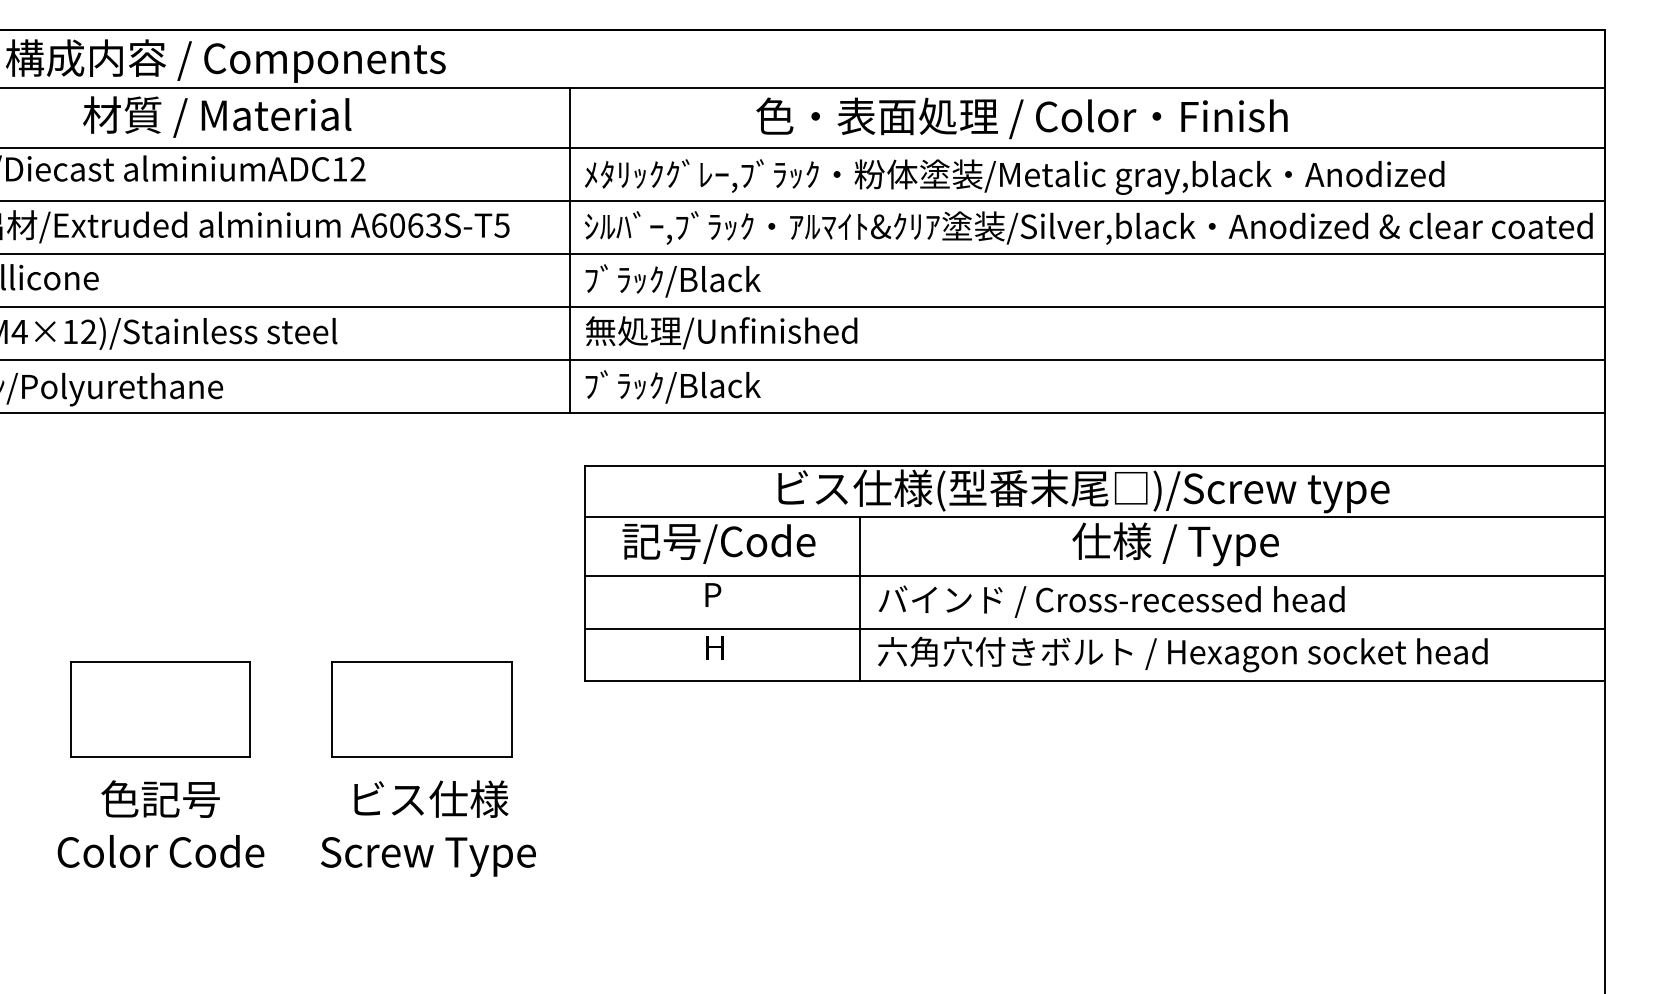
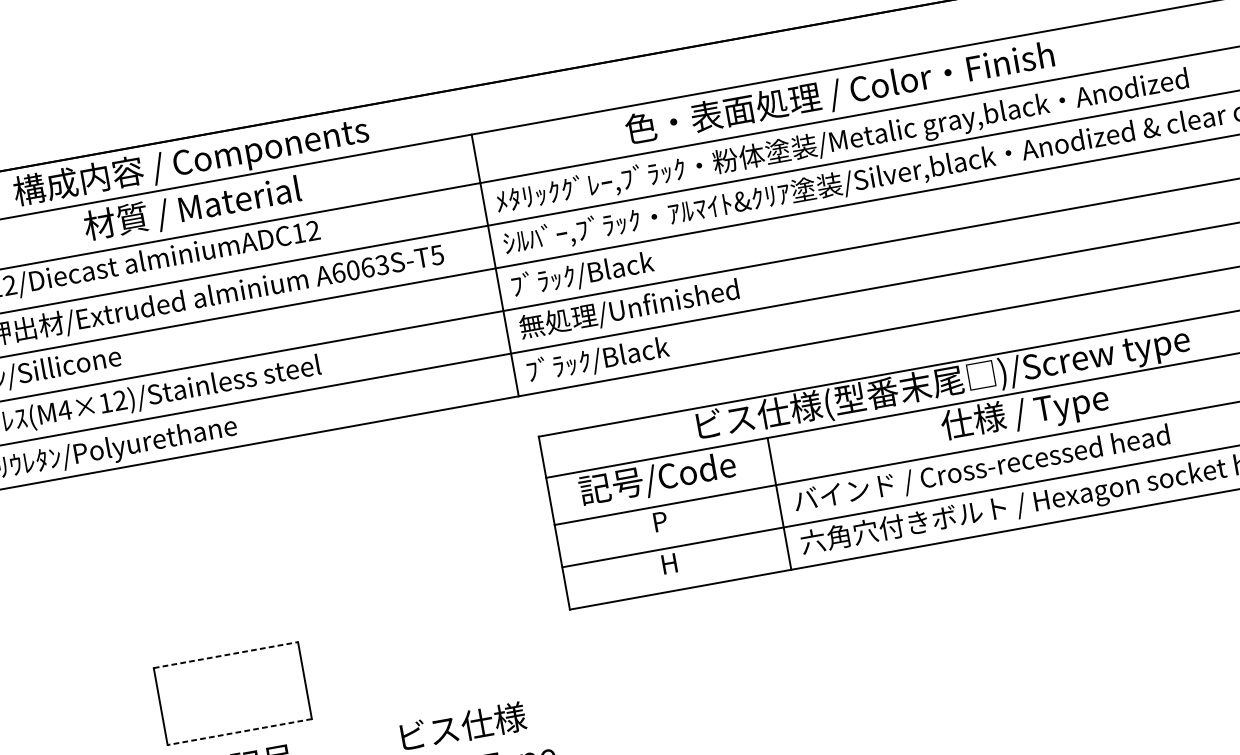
line: (160, 661) -> (225, 655), solid -> dashed
part: (421, 709) -> (442, 655), removed
line: (160, 757) -> (239, 732), solid -> dashed

